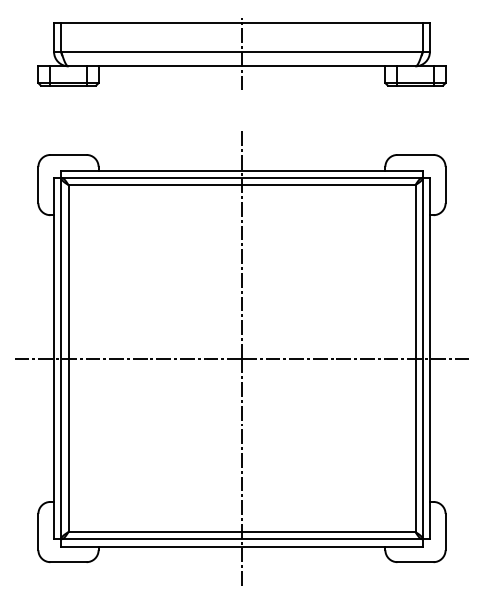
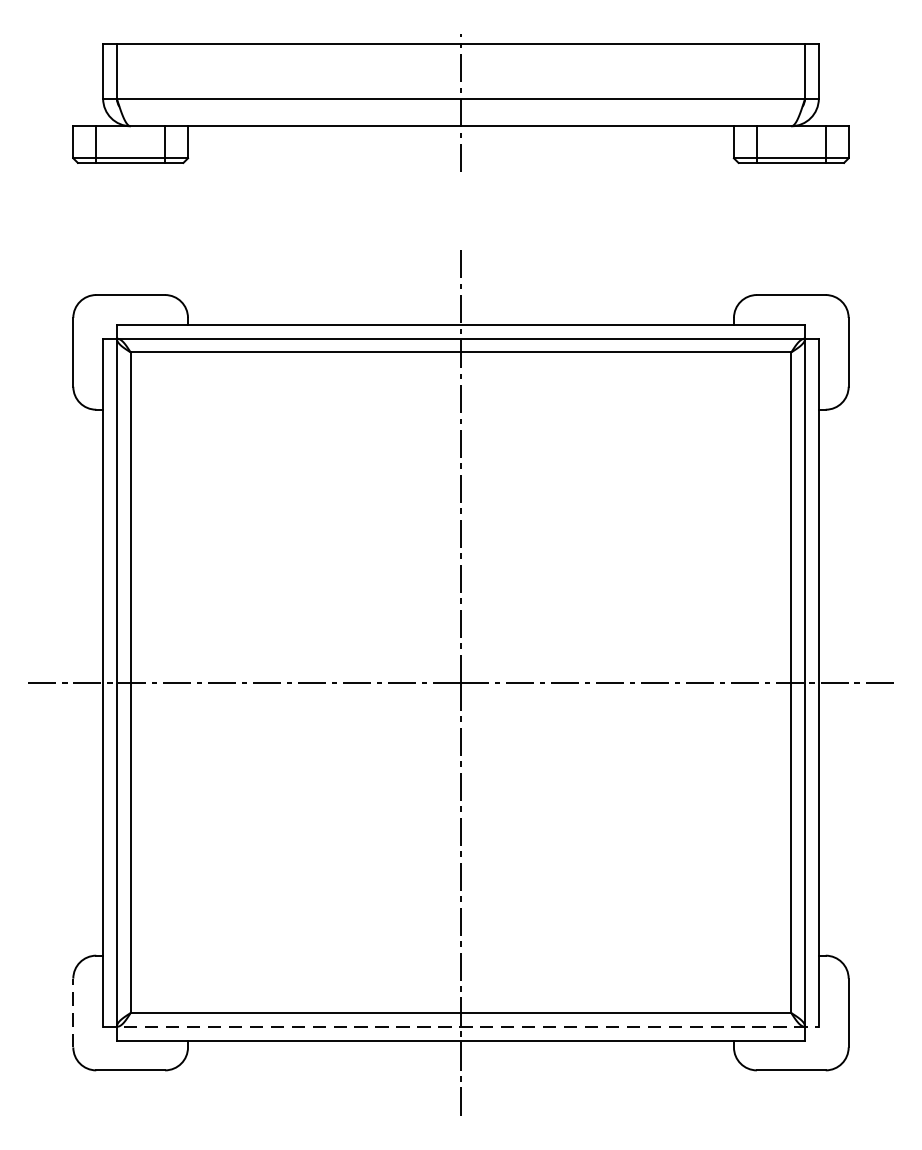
line: (38, 531) -> (73, 1011), solid -> dashed
line: (242, 539) -> (461, 1027), solid -> dashed

